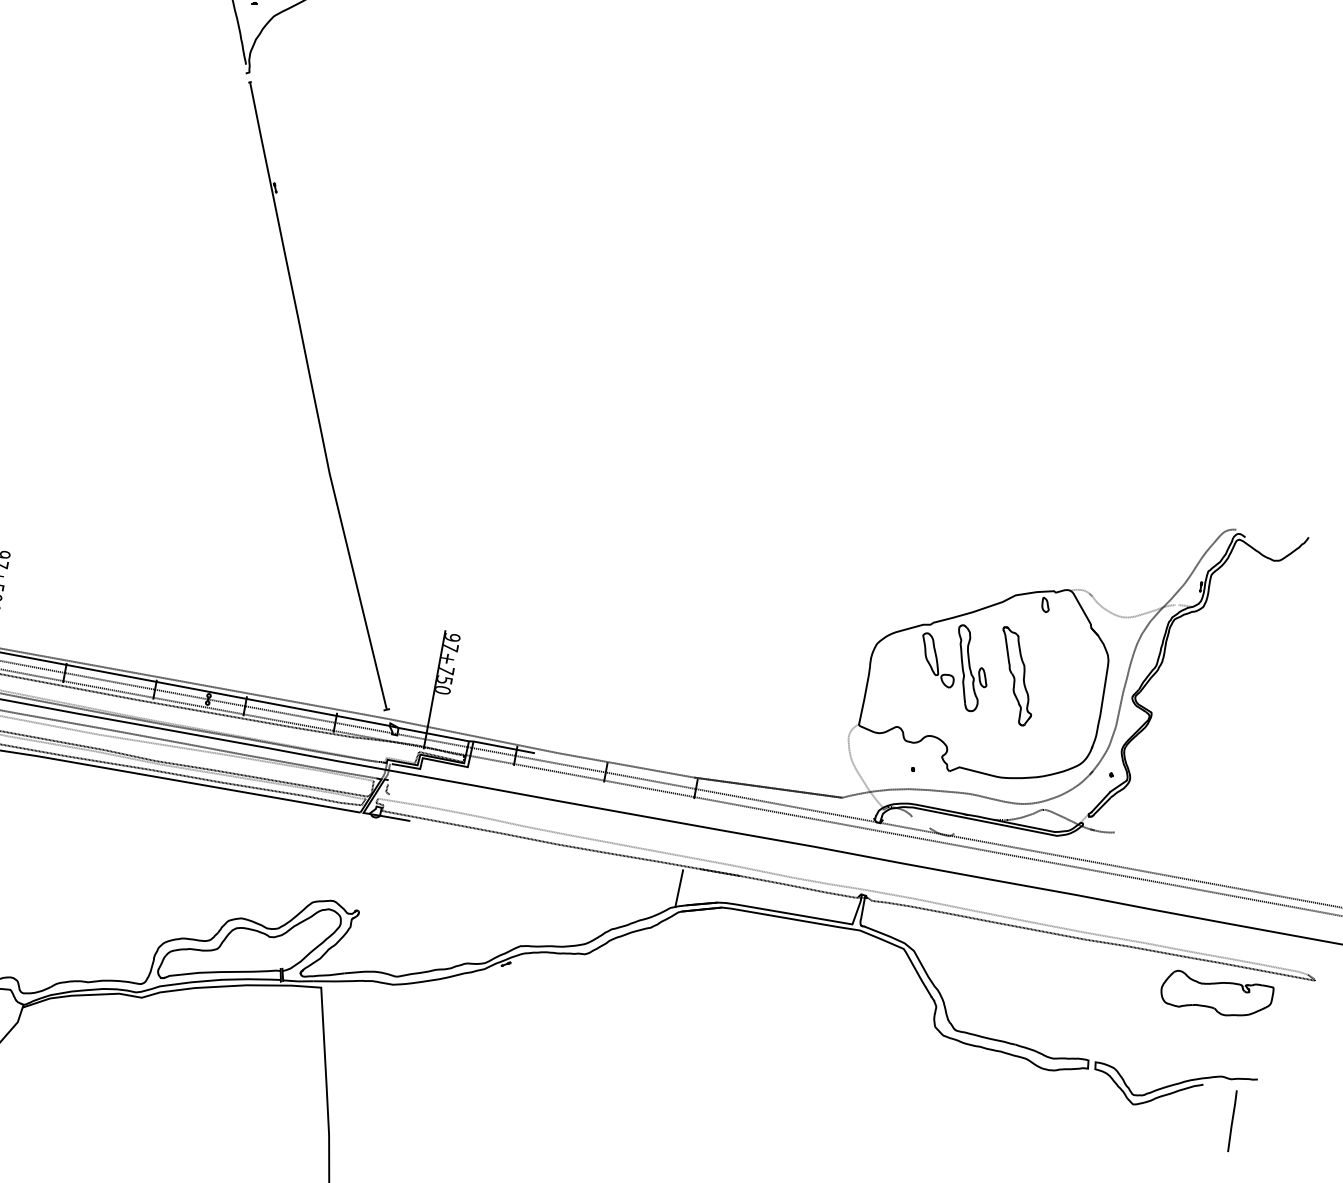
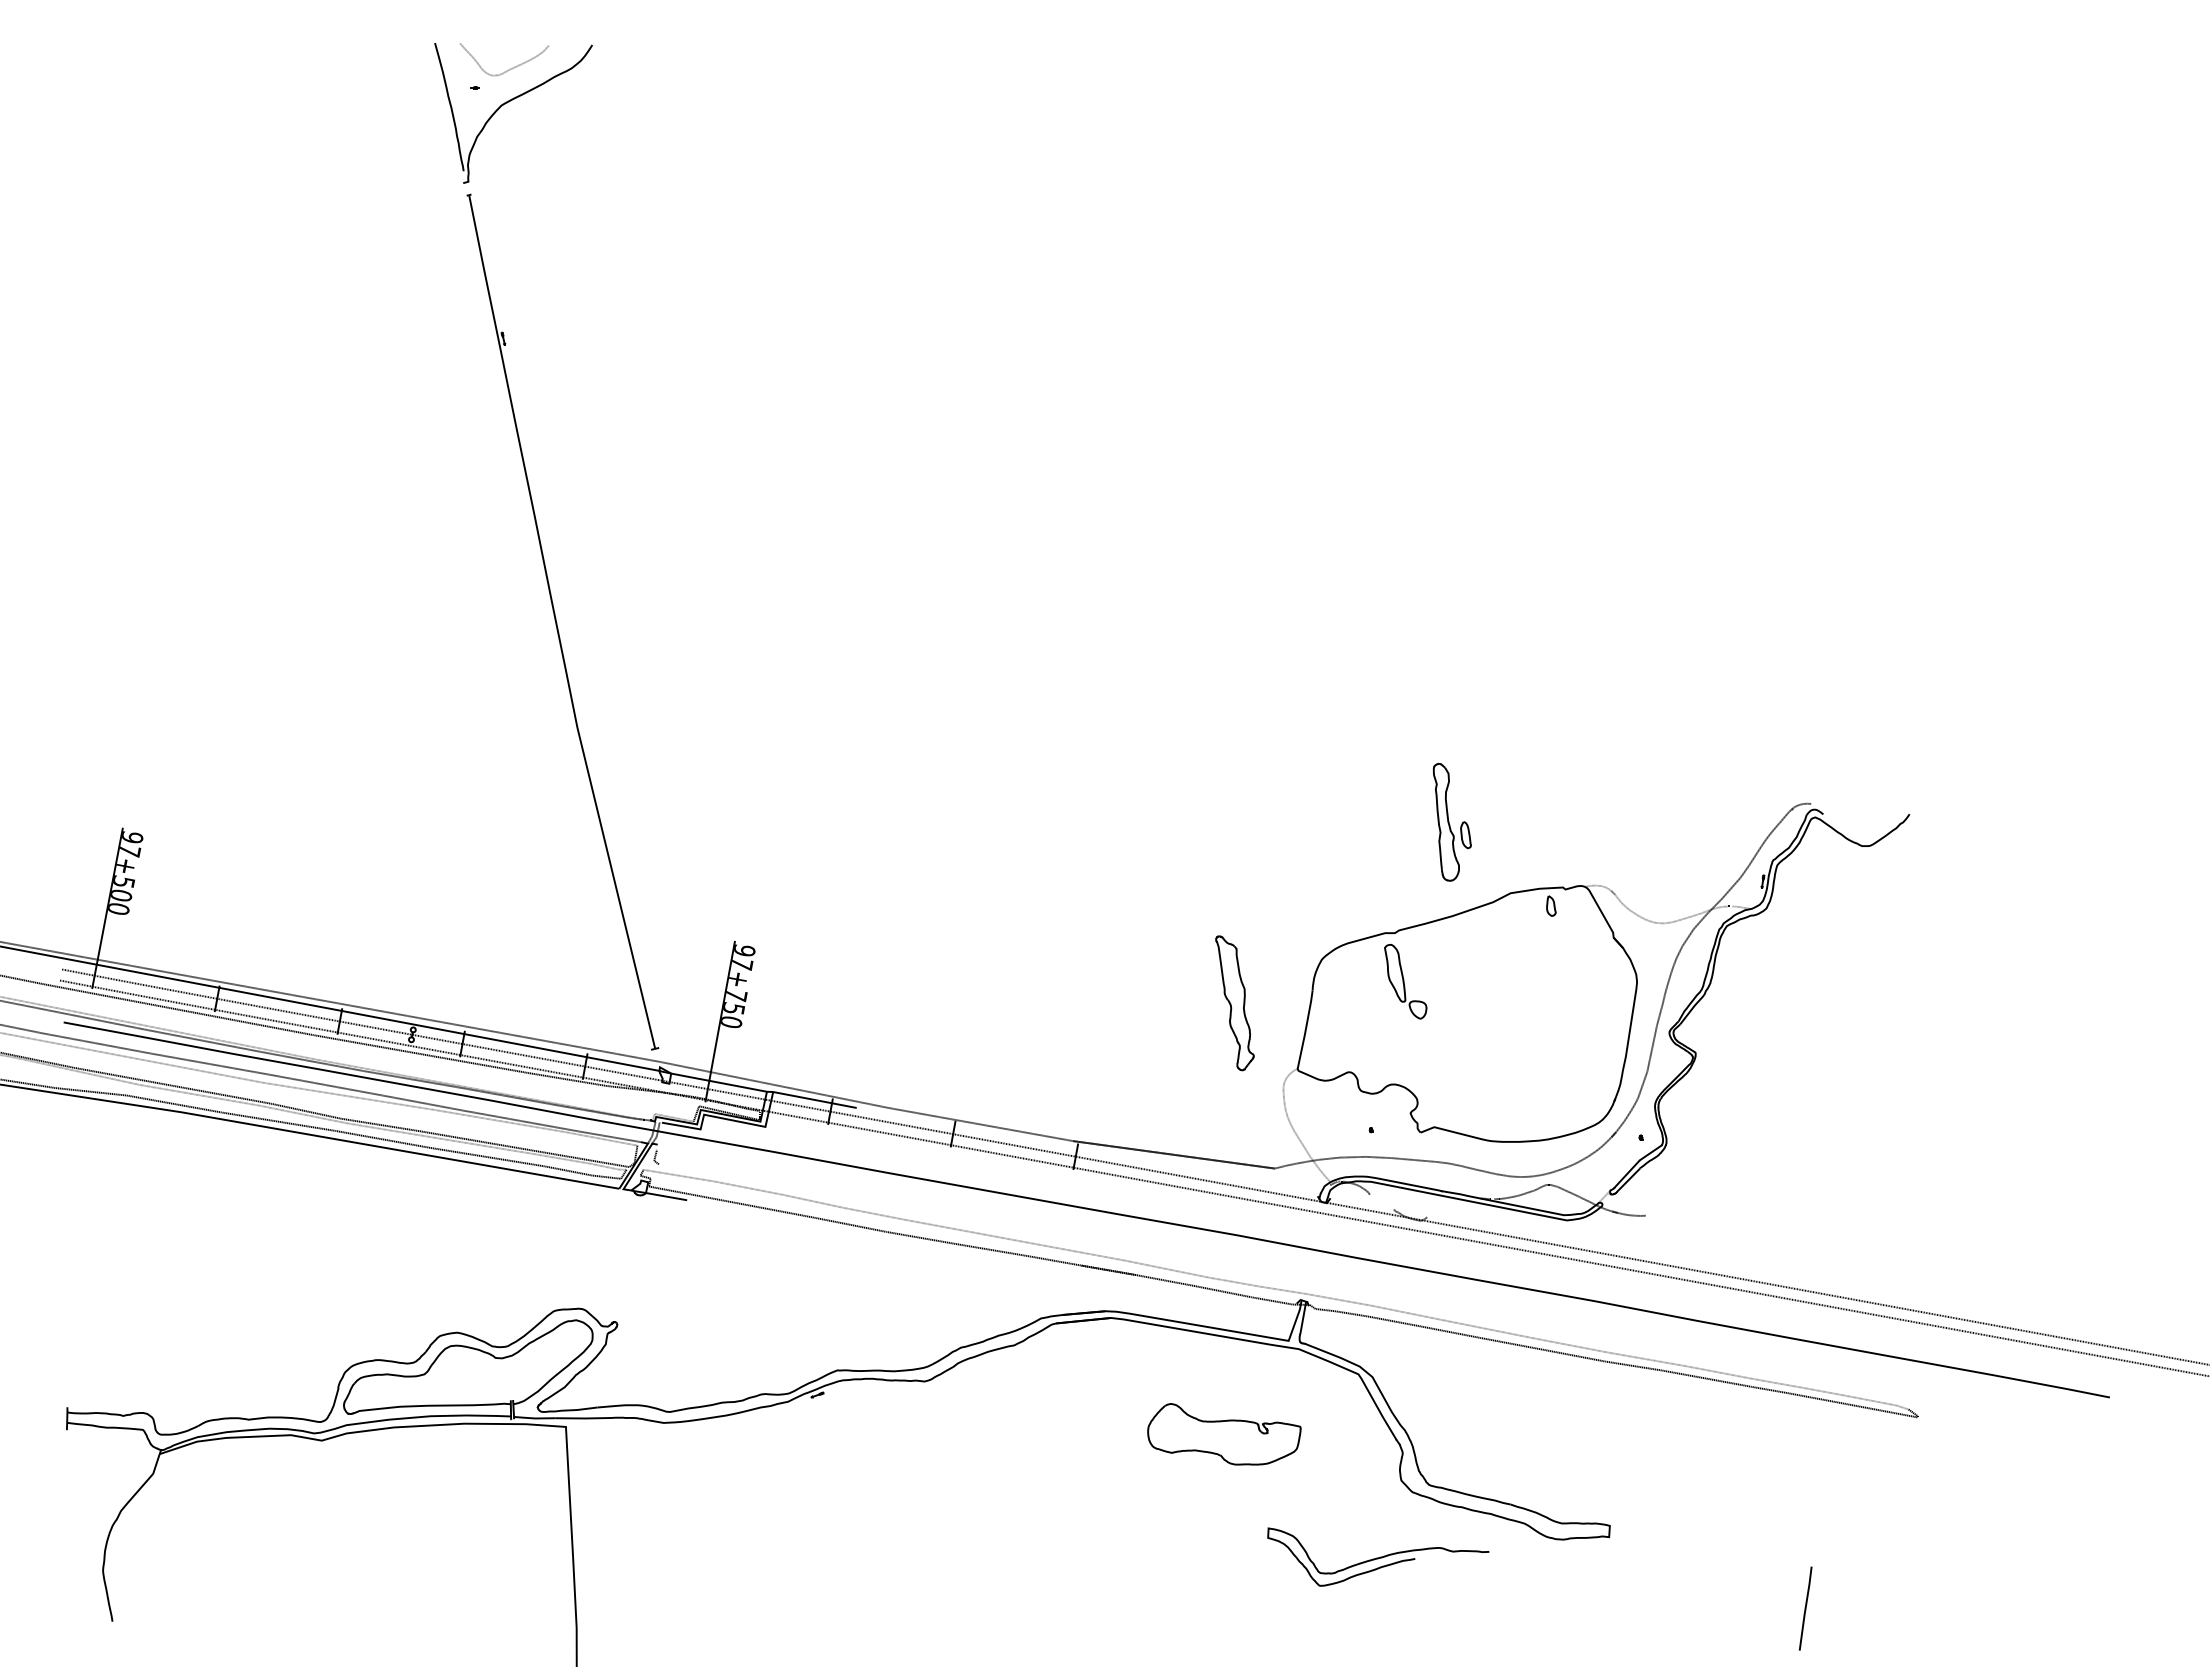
part: (972, 668) -> (1452, 822), moved
part: (1016, 676) -> (1234, 1003), moved
line: (678, 888) -> (1052, 1292), removed
part: (1217, 993) -> (1224, 1434), moved
curve: (1176, 1083) -> (1378, 1557), moved

